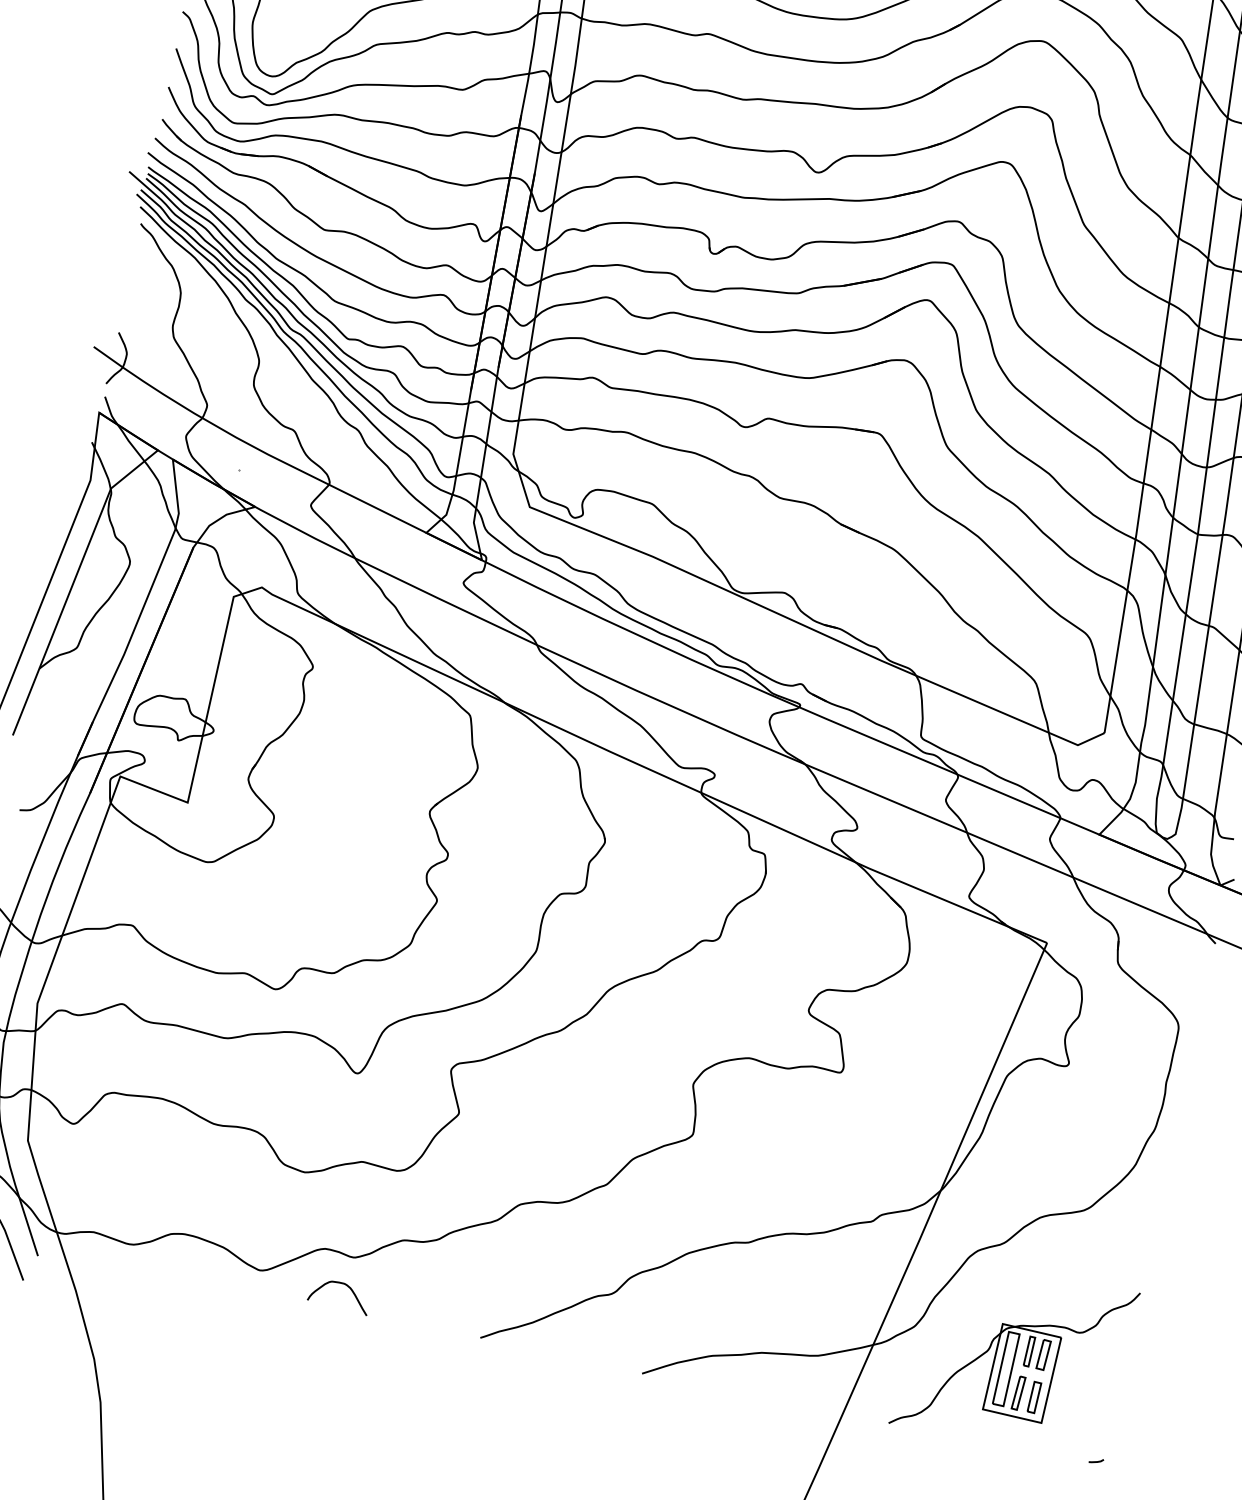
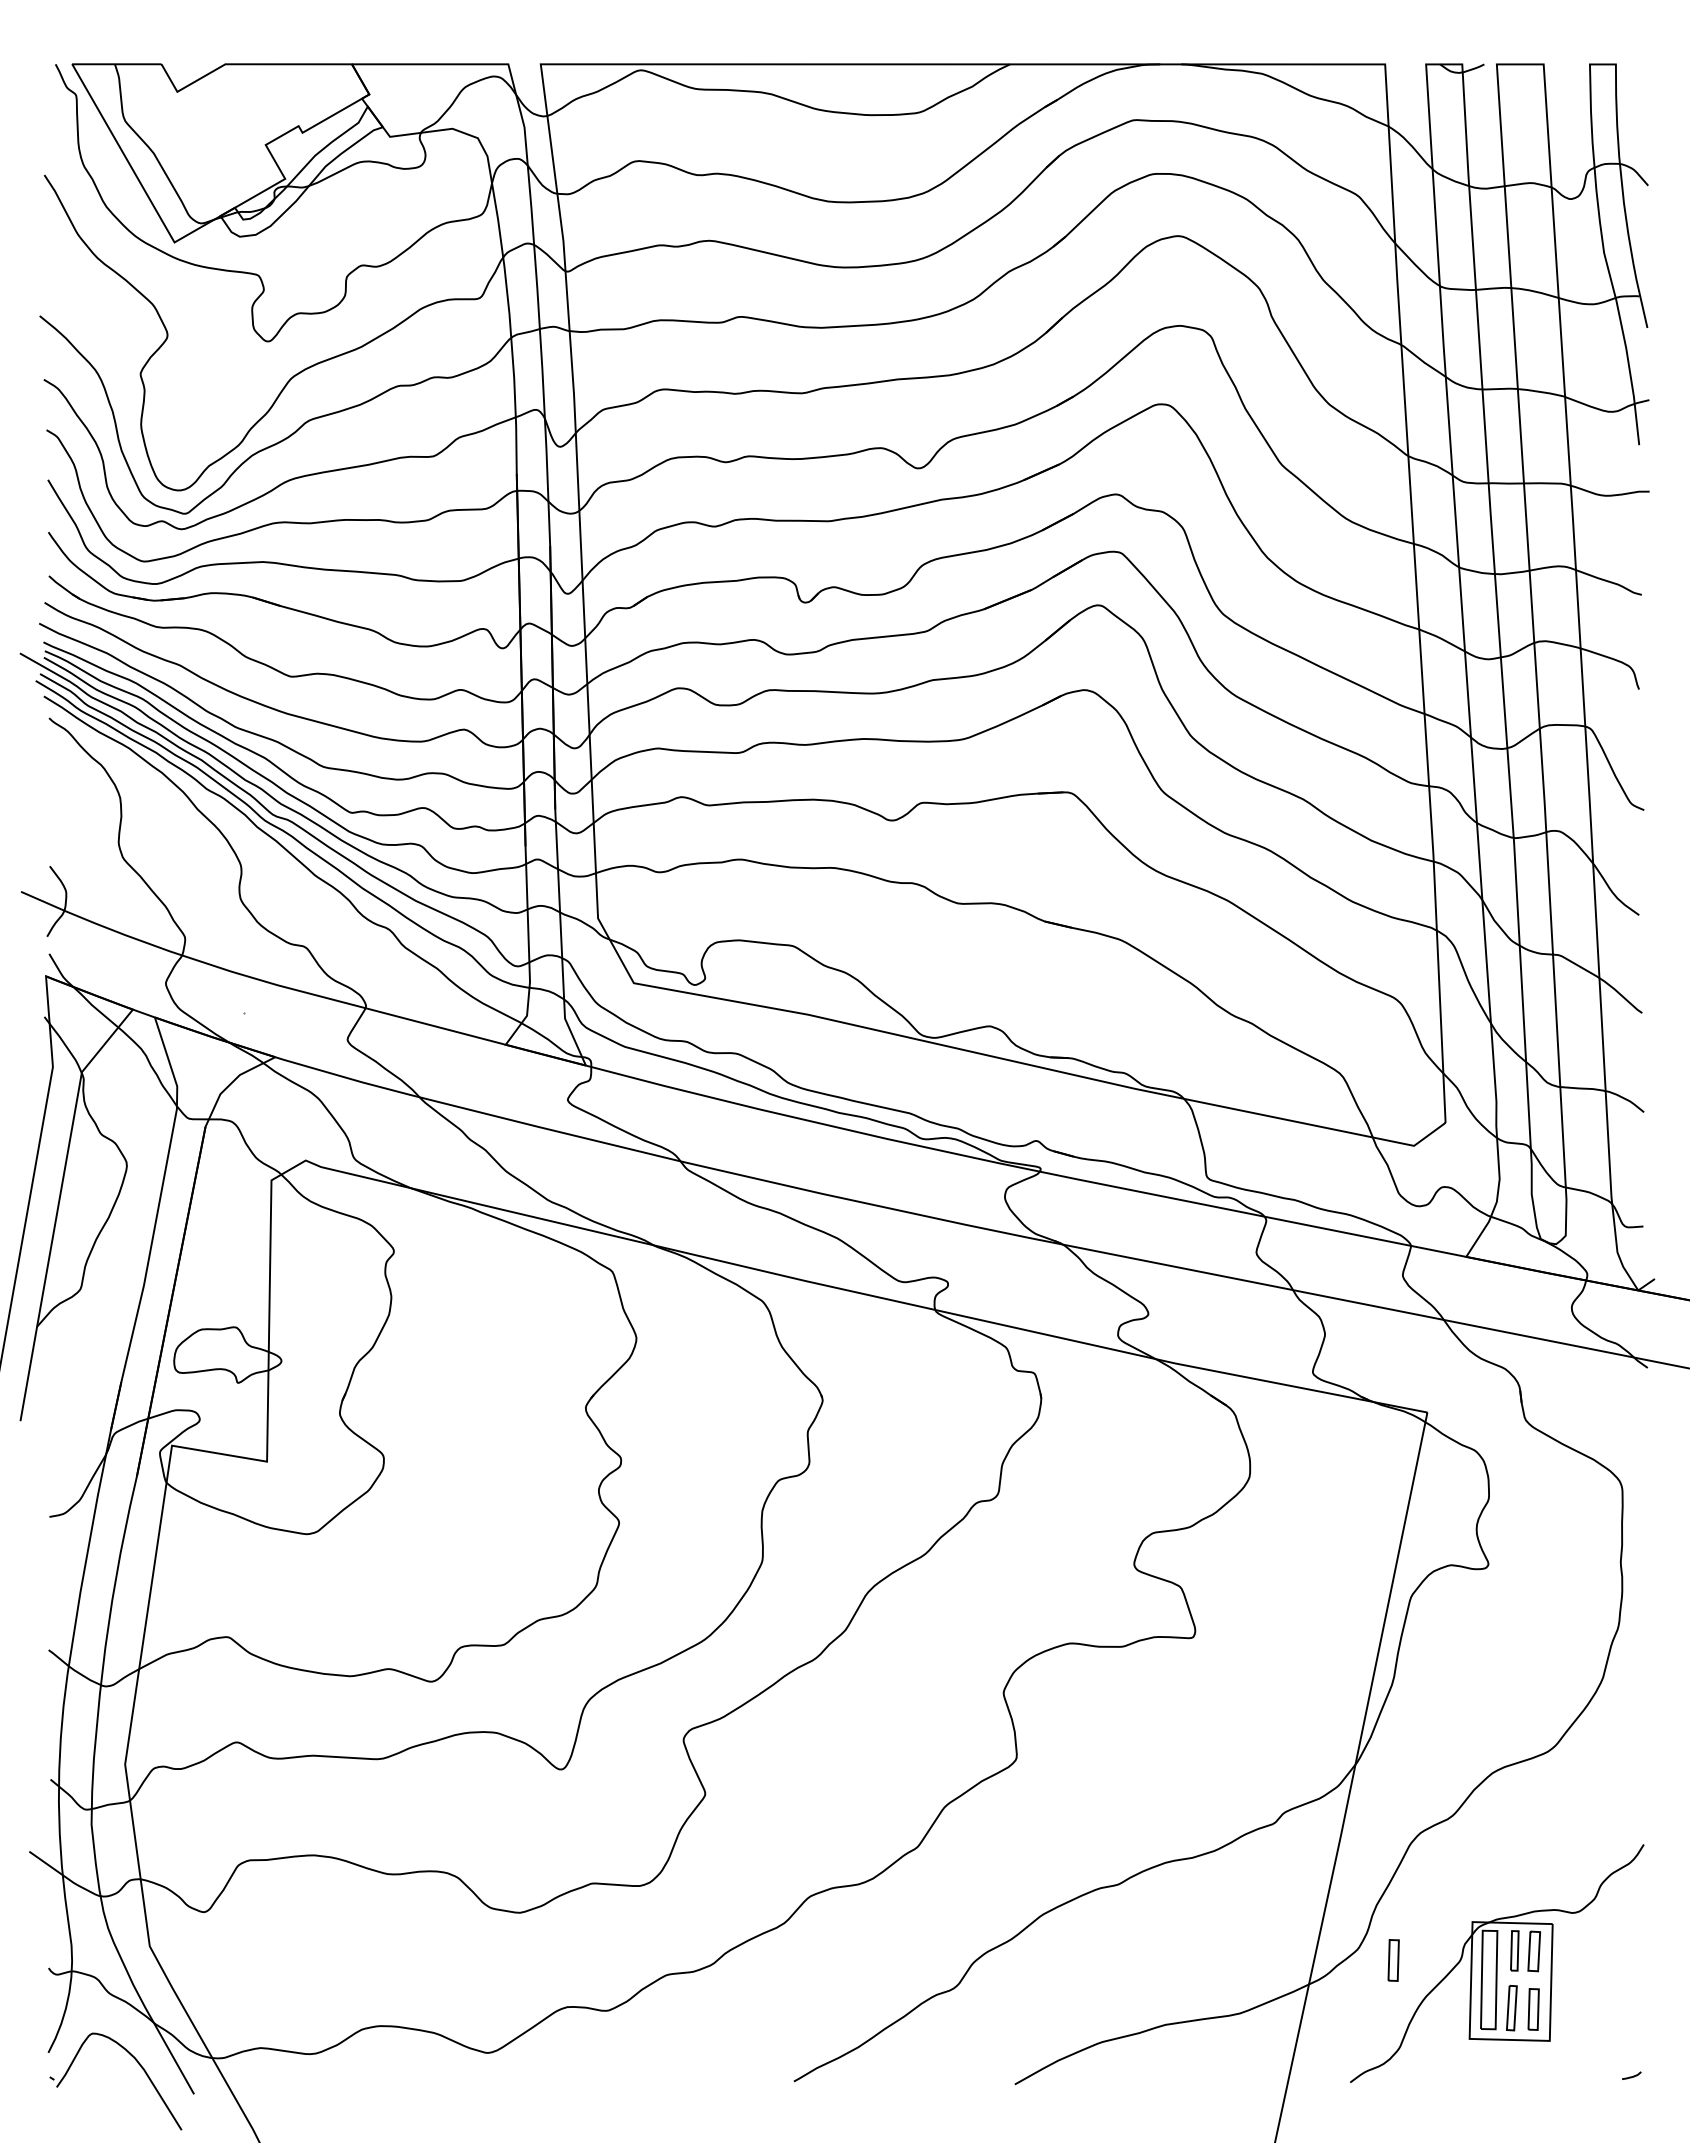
curve: (341, 1283) -> (598, 2048), removed
part: (938, 1340) -> (1393, 1960), added

